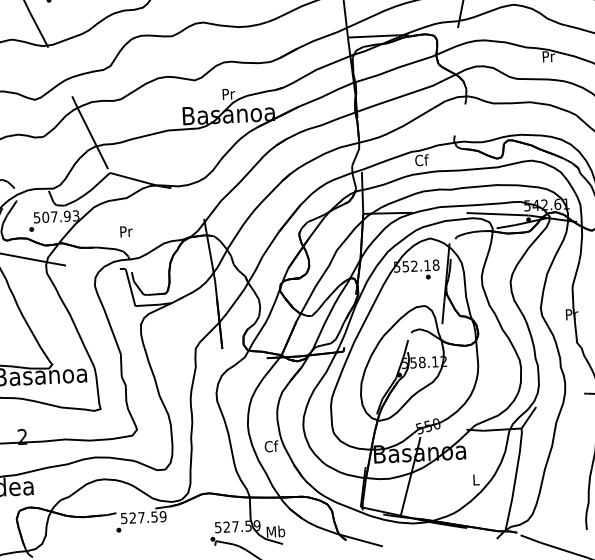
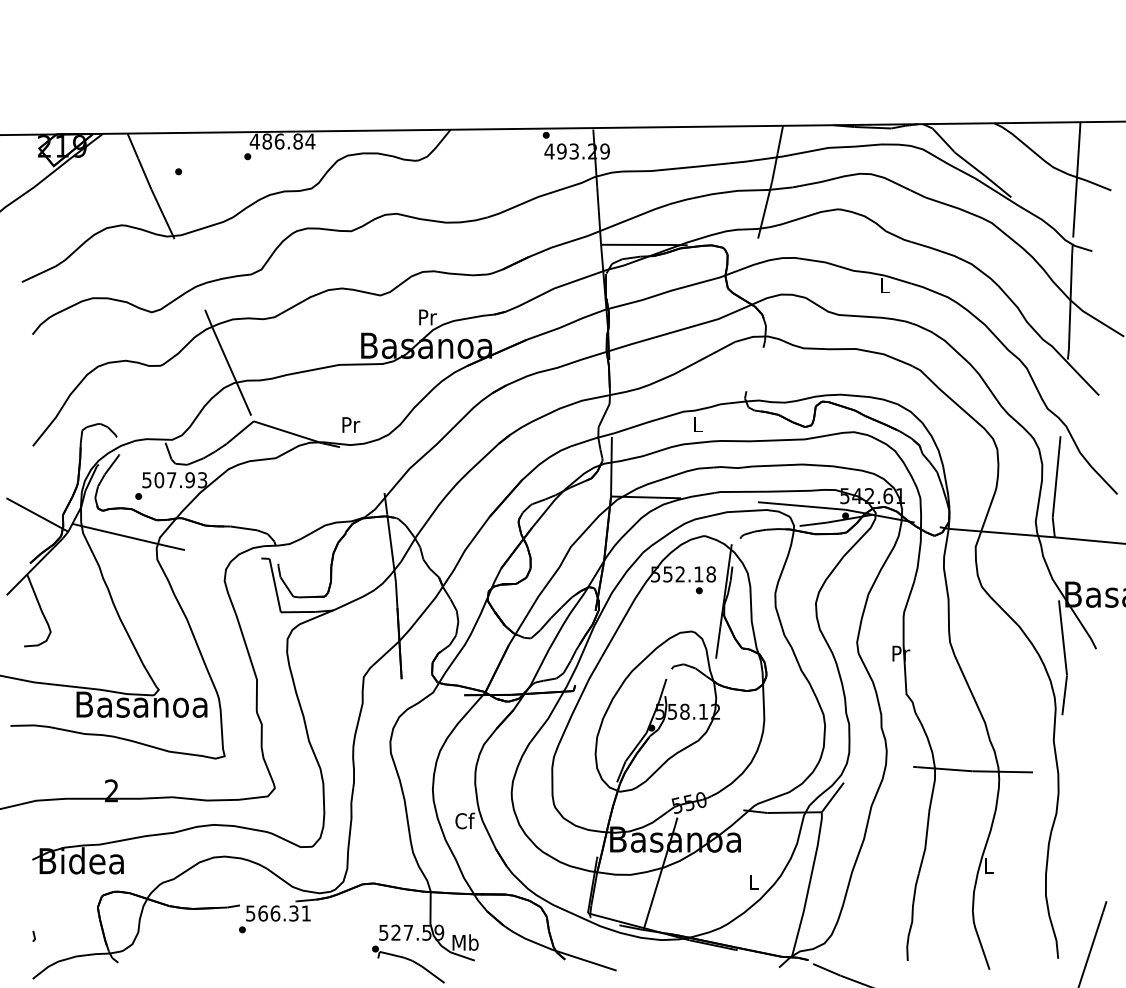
text: (548, 56) -> (885, 285), Pr -> L
text: (422, 160) -> (698, 424), Cf -> L
text: (126, 231) -> (351, 424), moved
text: (147, 517) -> (284, 913), 527.59 -> 566.31

